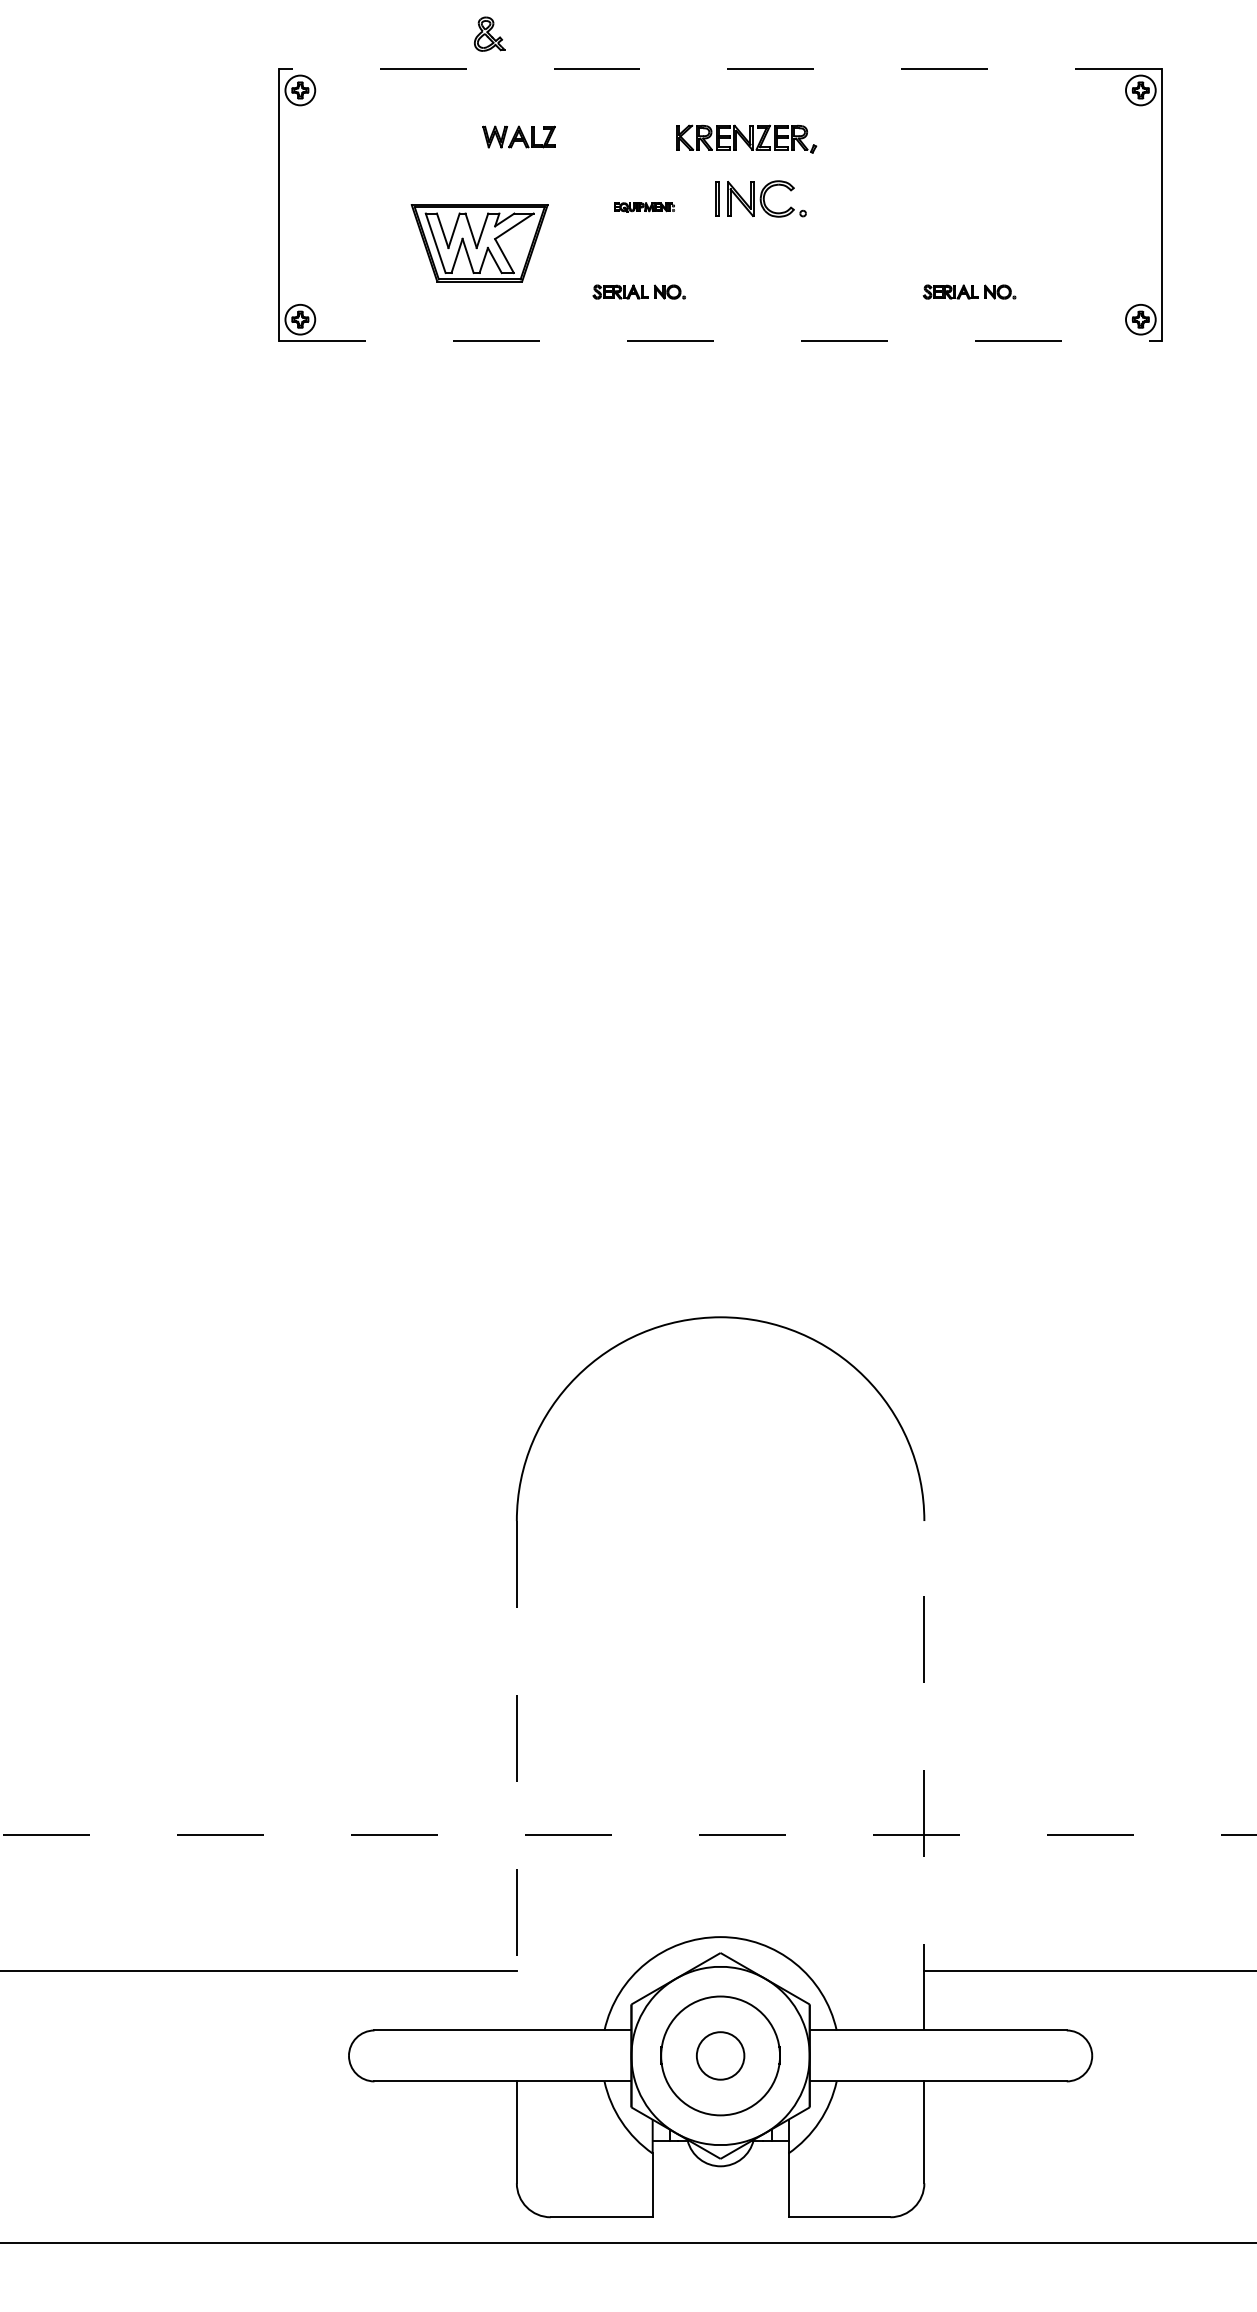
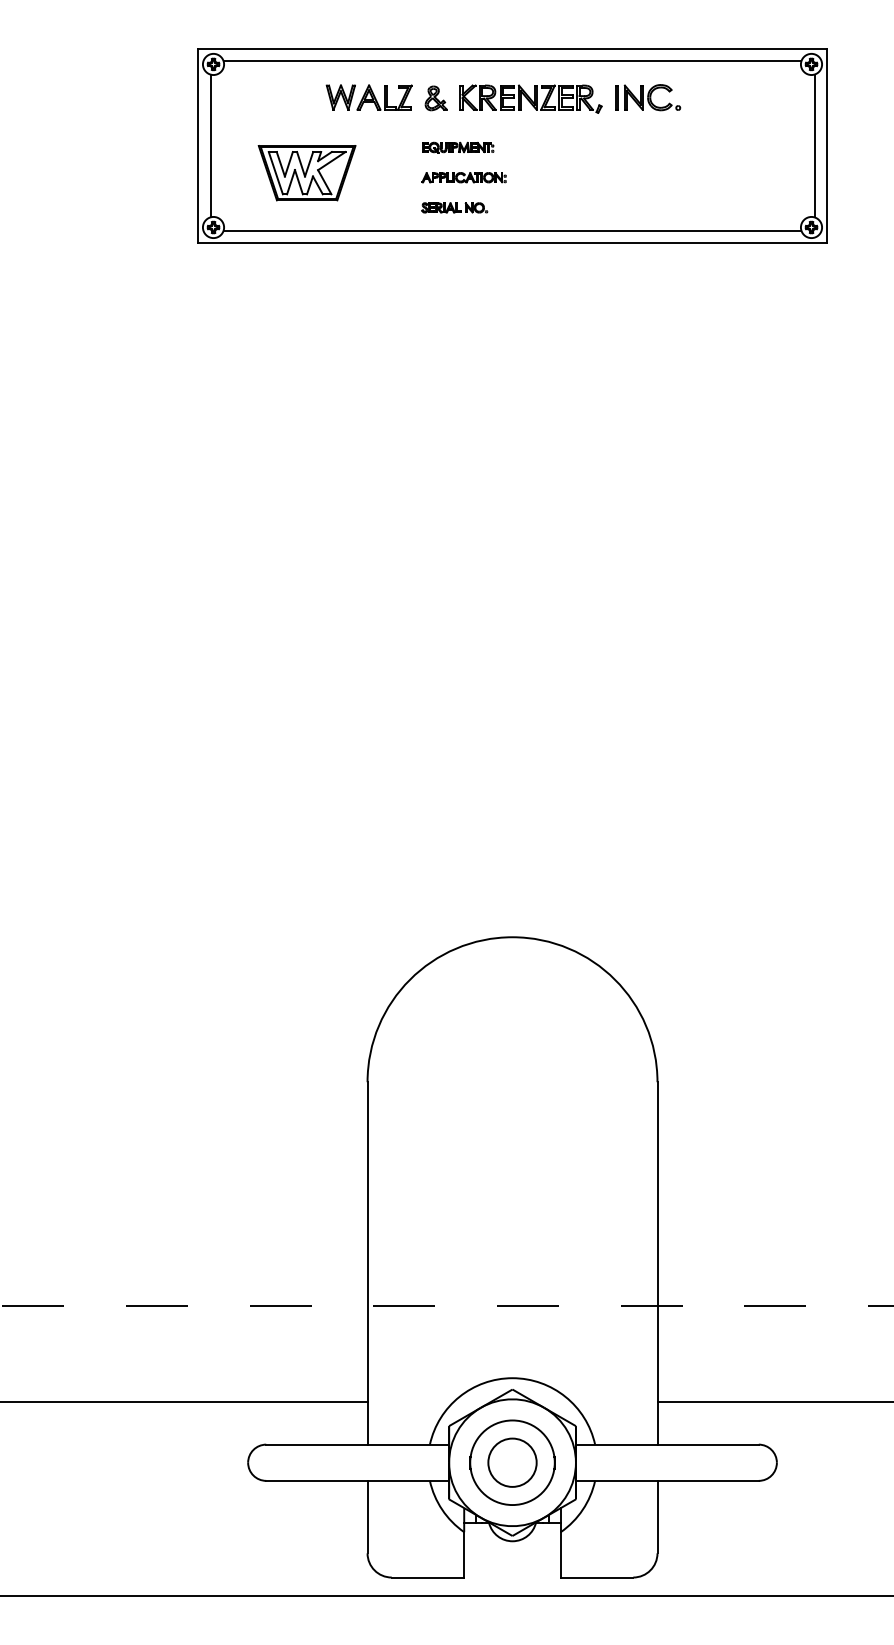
part: (488, 34) -> (435, 98), moved
line: (720, 69) -> (512, 49), dashed -> solid
line: (720, 86) -> (512, 61), added
part: (518, 136) -> (368, 97), size x1.67
part: (745, 138) -> (530, 98), size x1.43
part: (761, 198) -> (648, 97), moved
line: (296, 204) -> (210, 145), added
line: (1145, 204) -> (814, 145), added
part: (644, 207) -> (458, 147), size x1.67
part: (478, 243) -> (306, 173), moved
part: (651, 249) -> (463, 177), added
part: (969, 291) -> (689, 207), removed
line: (720, 323) -> (512, 230), added
line: (721, 340) -> (513, 242), dashed -> solid
line: (924, 1774) -> (657, 1262), dashed -> solid
line: (516, 1775) -> (367, 1263), dashed -> solid
circle: (720, 2055) -> (512, 1462), size x1.43

